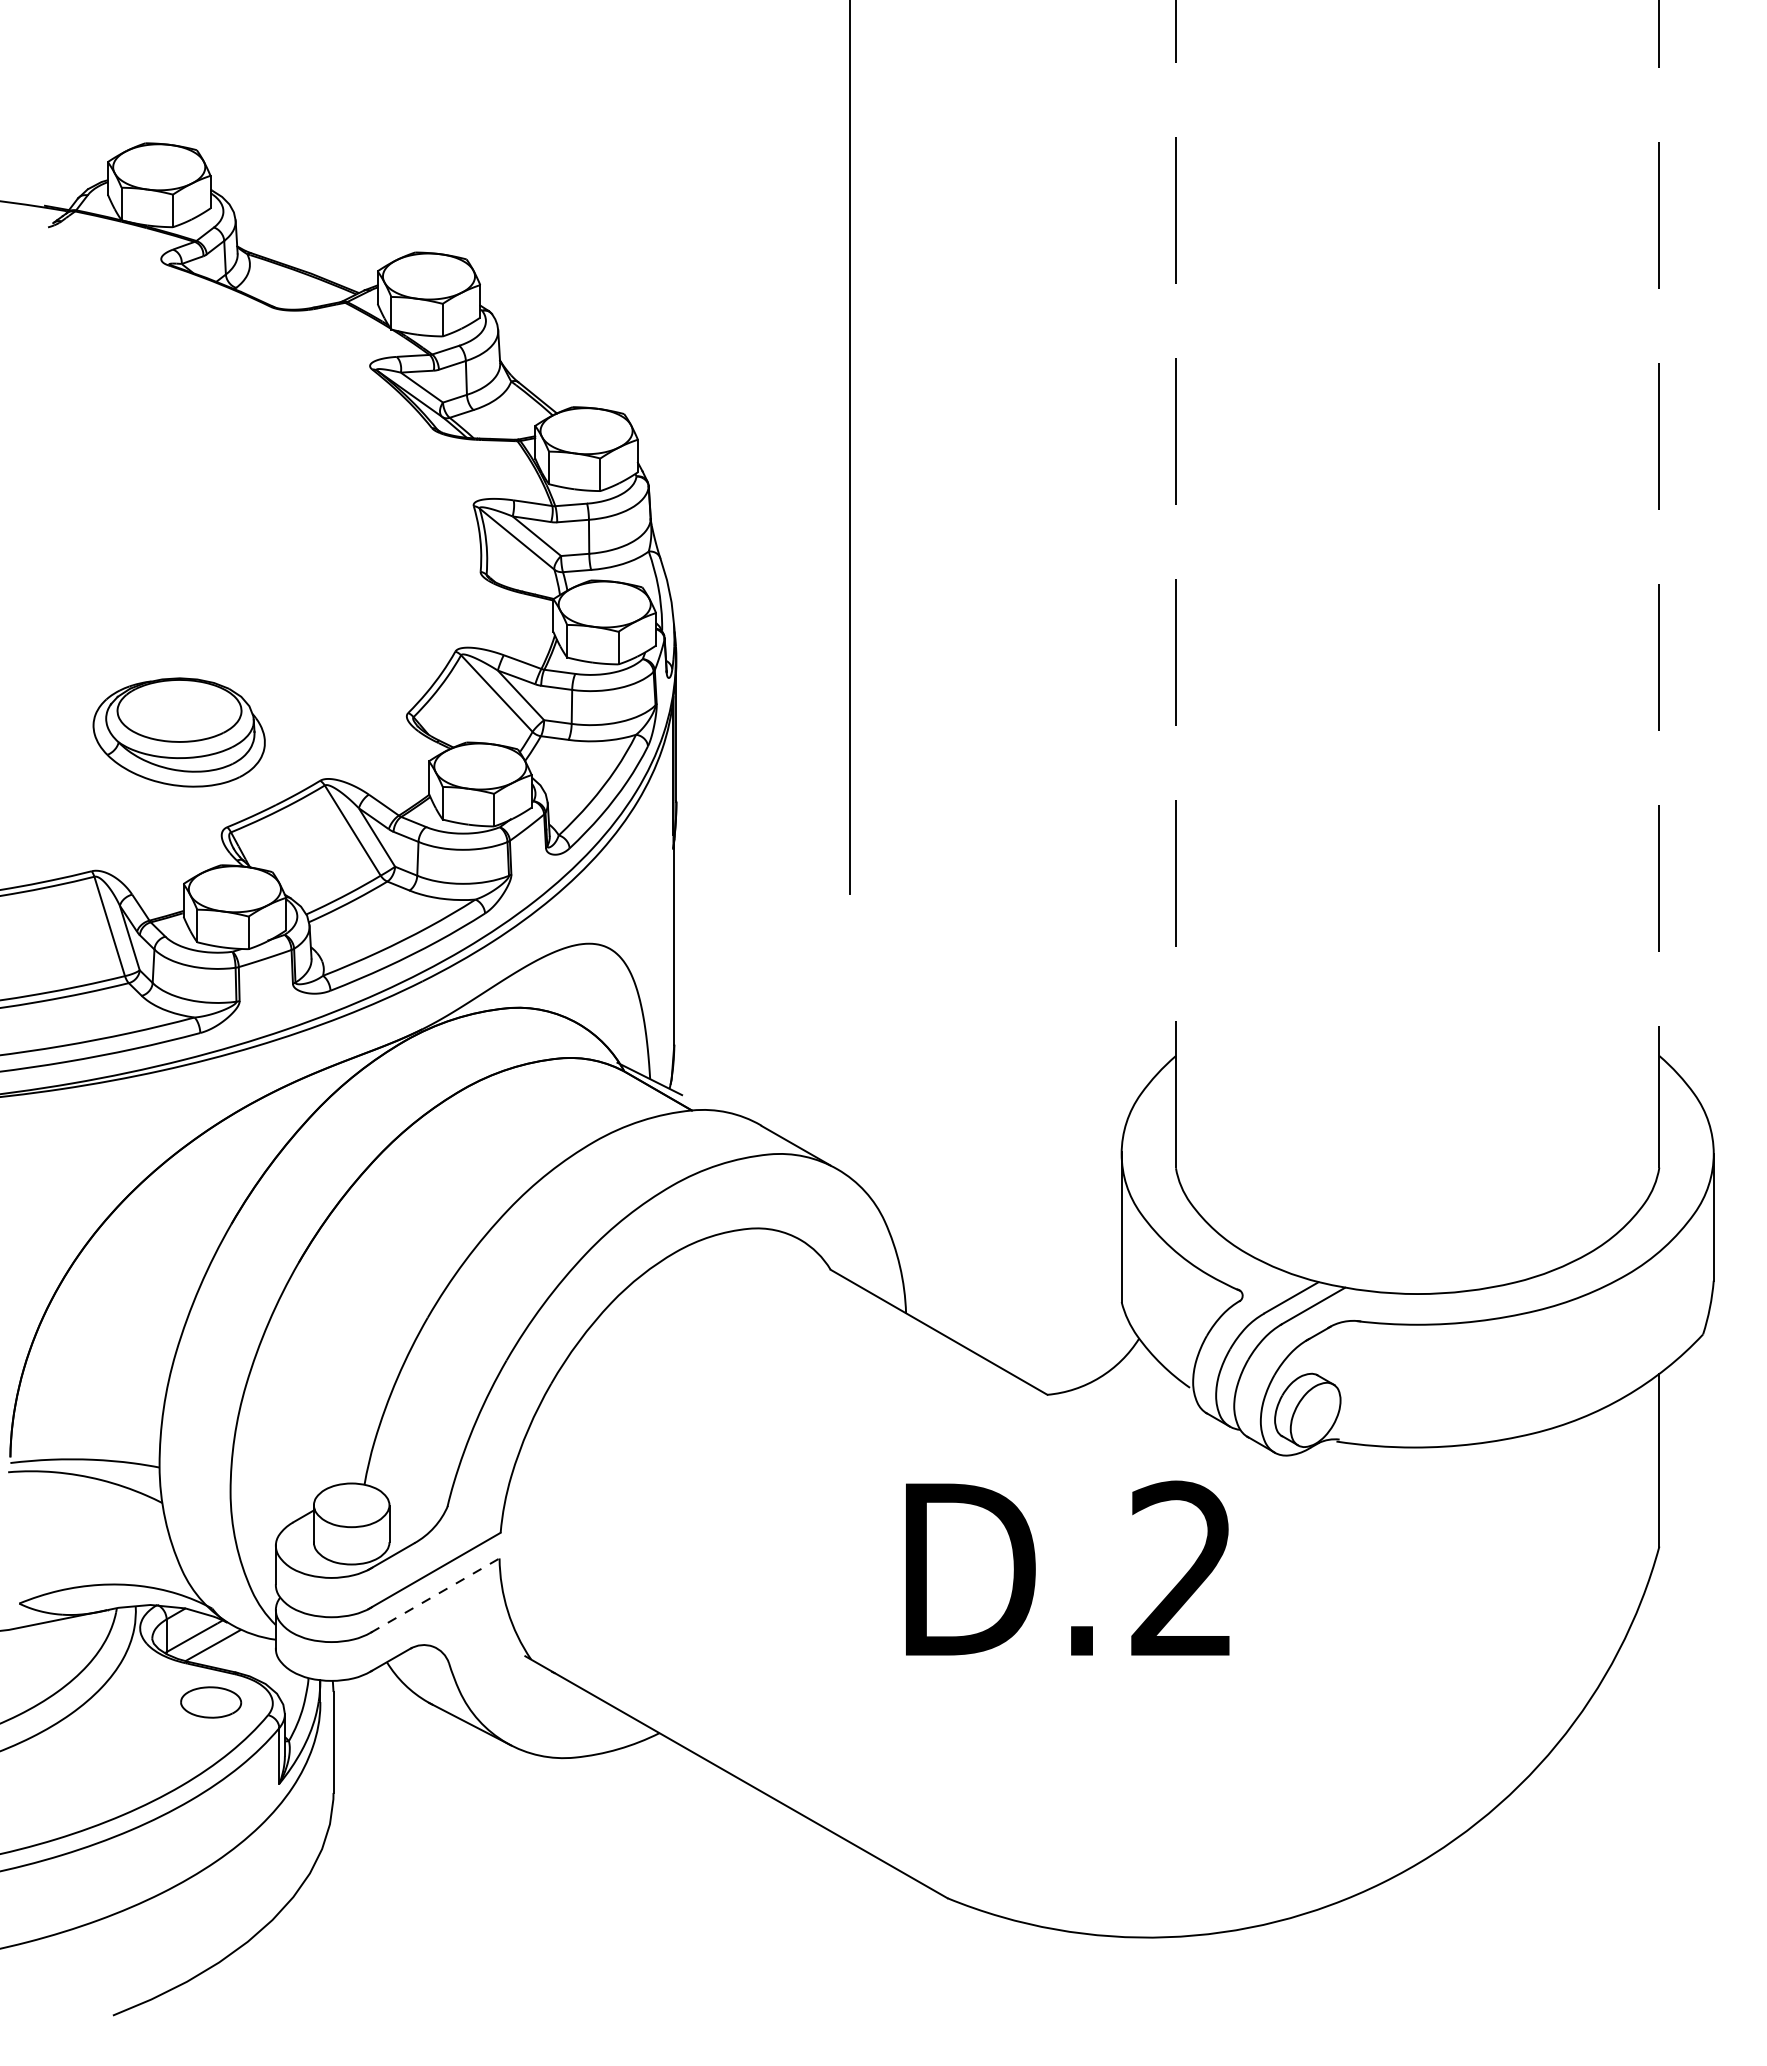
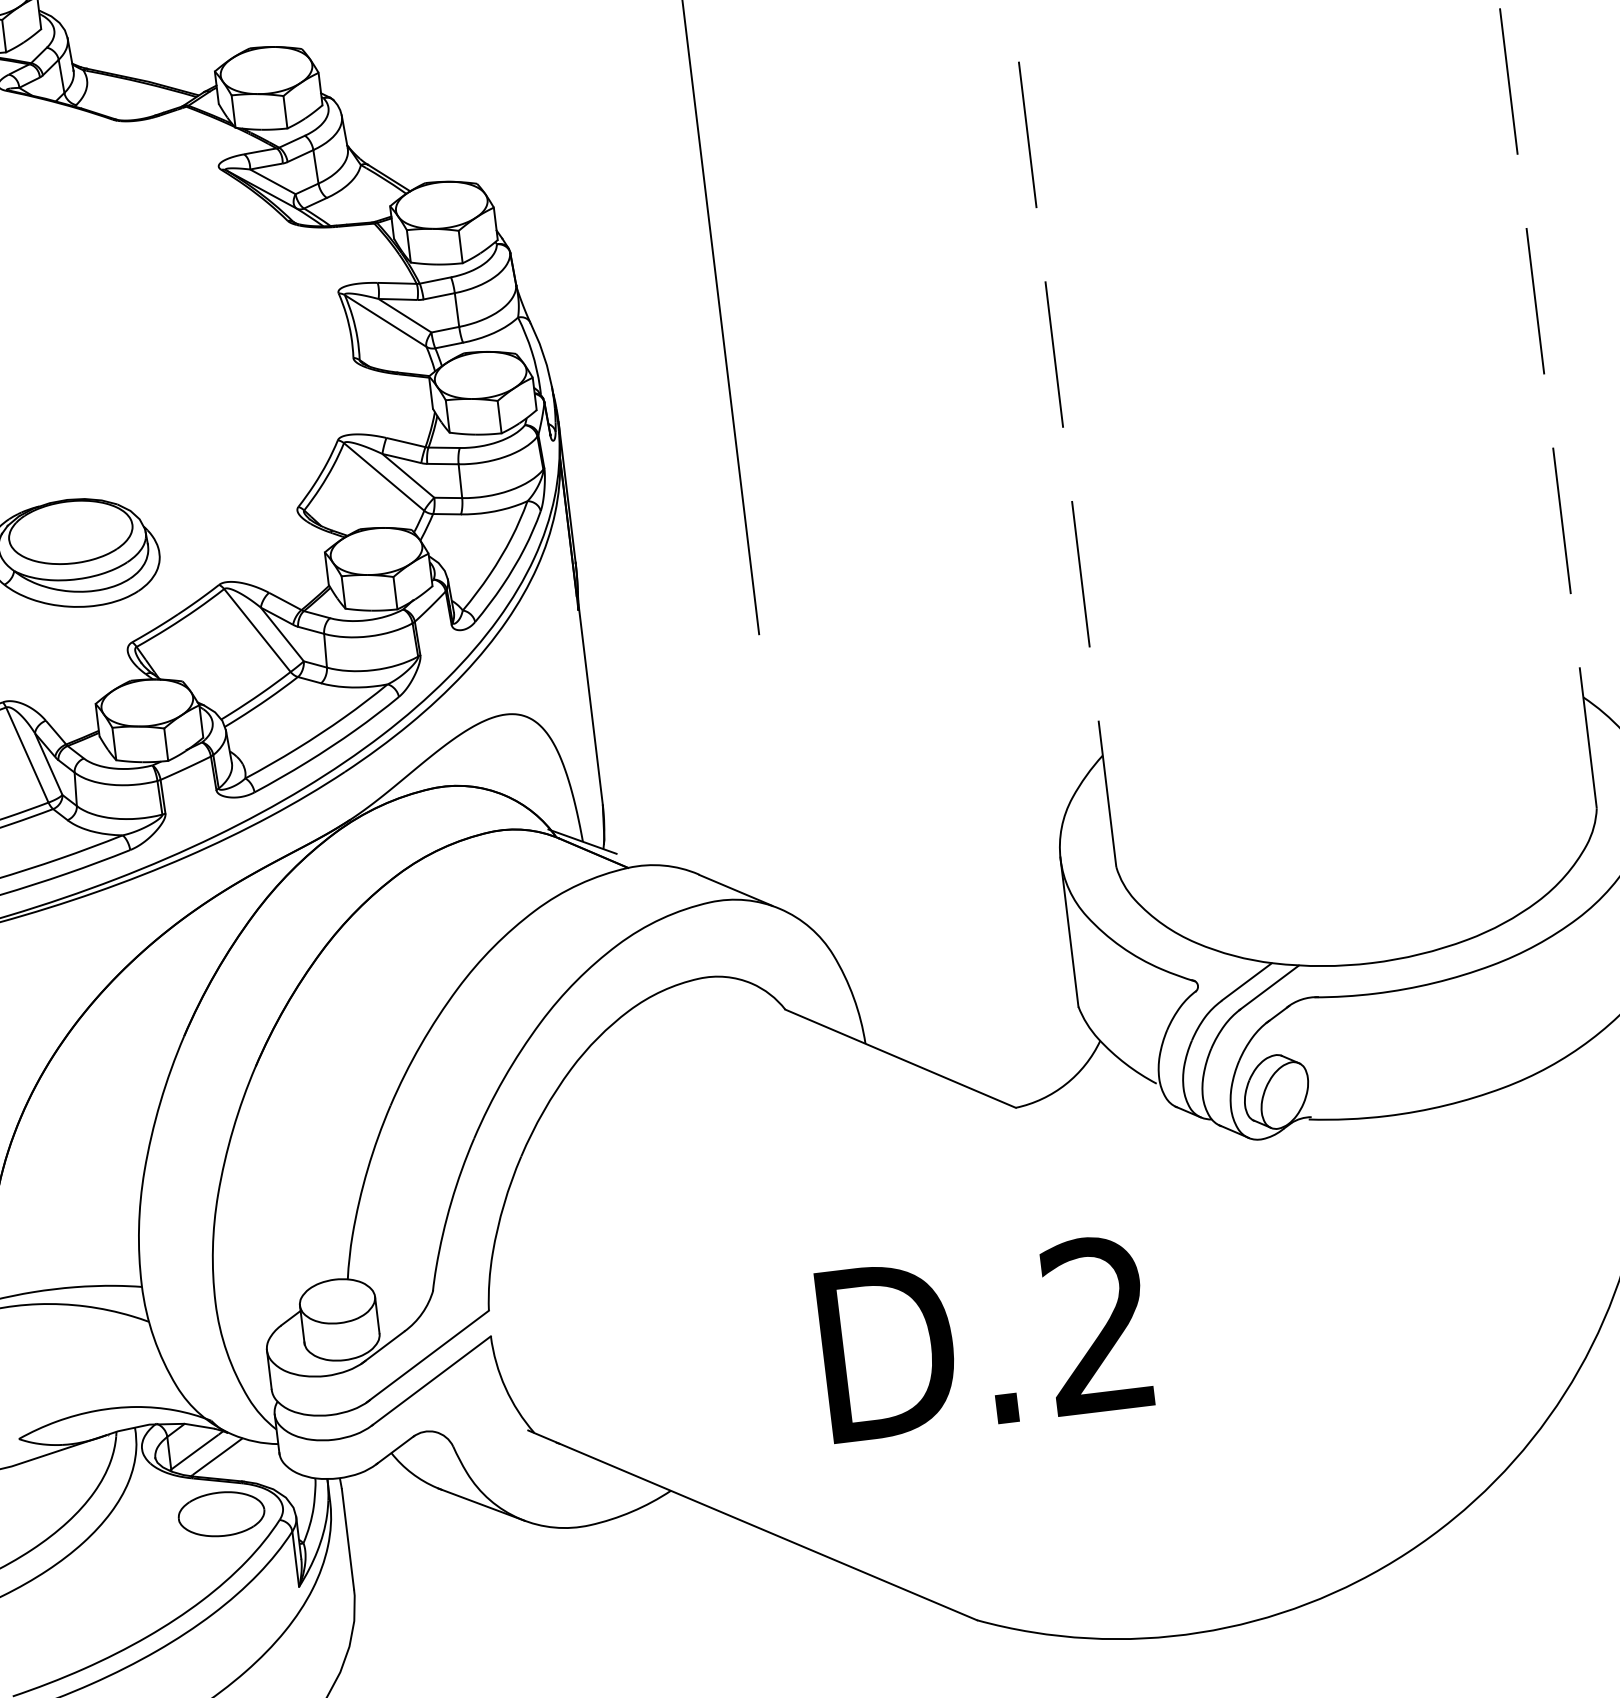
text: (1067, 1567) -> (984, 1337), moved
line: (435, 1595) -> (431, 1380), dashed -> solid
part: (210, 1702) -> (220, 1514), size x1.43

